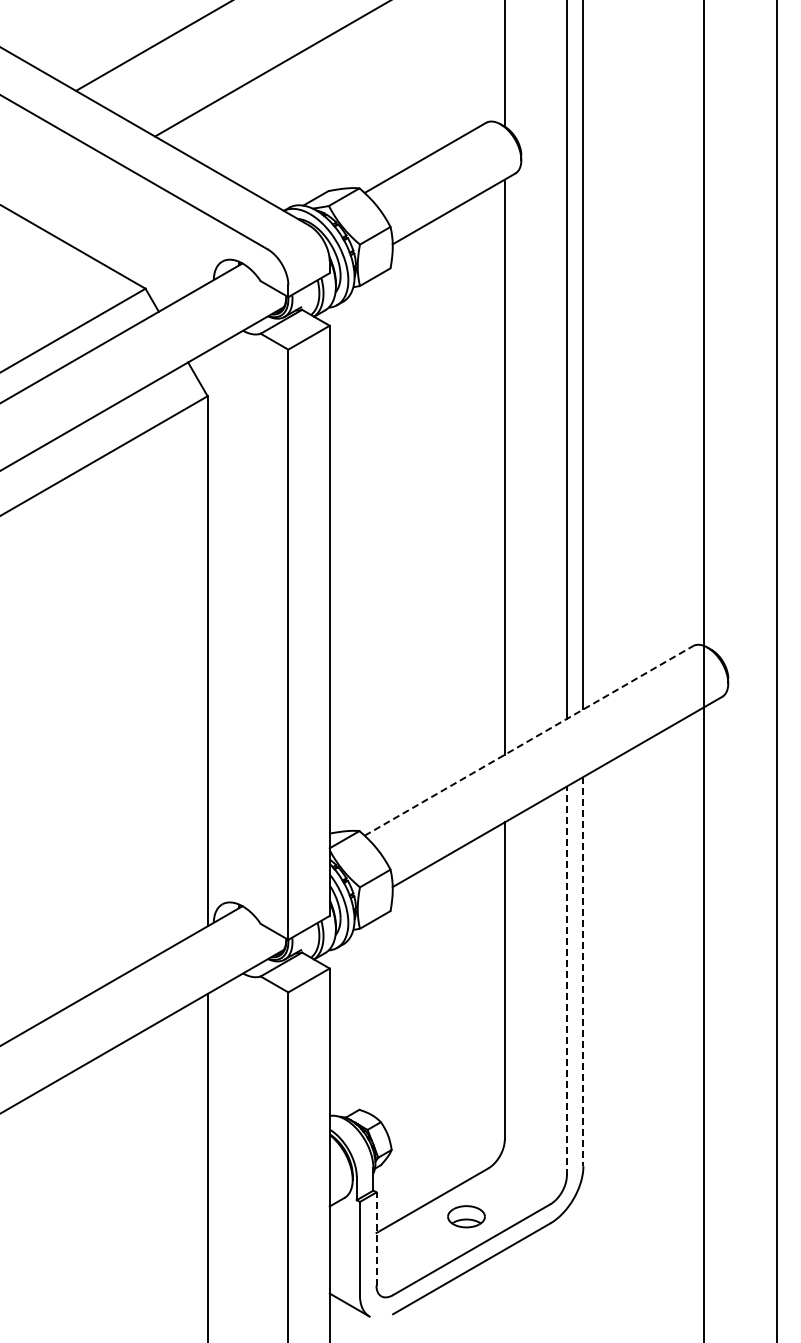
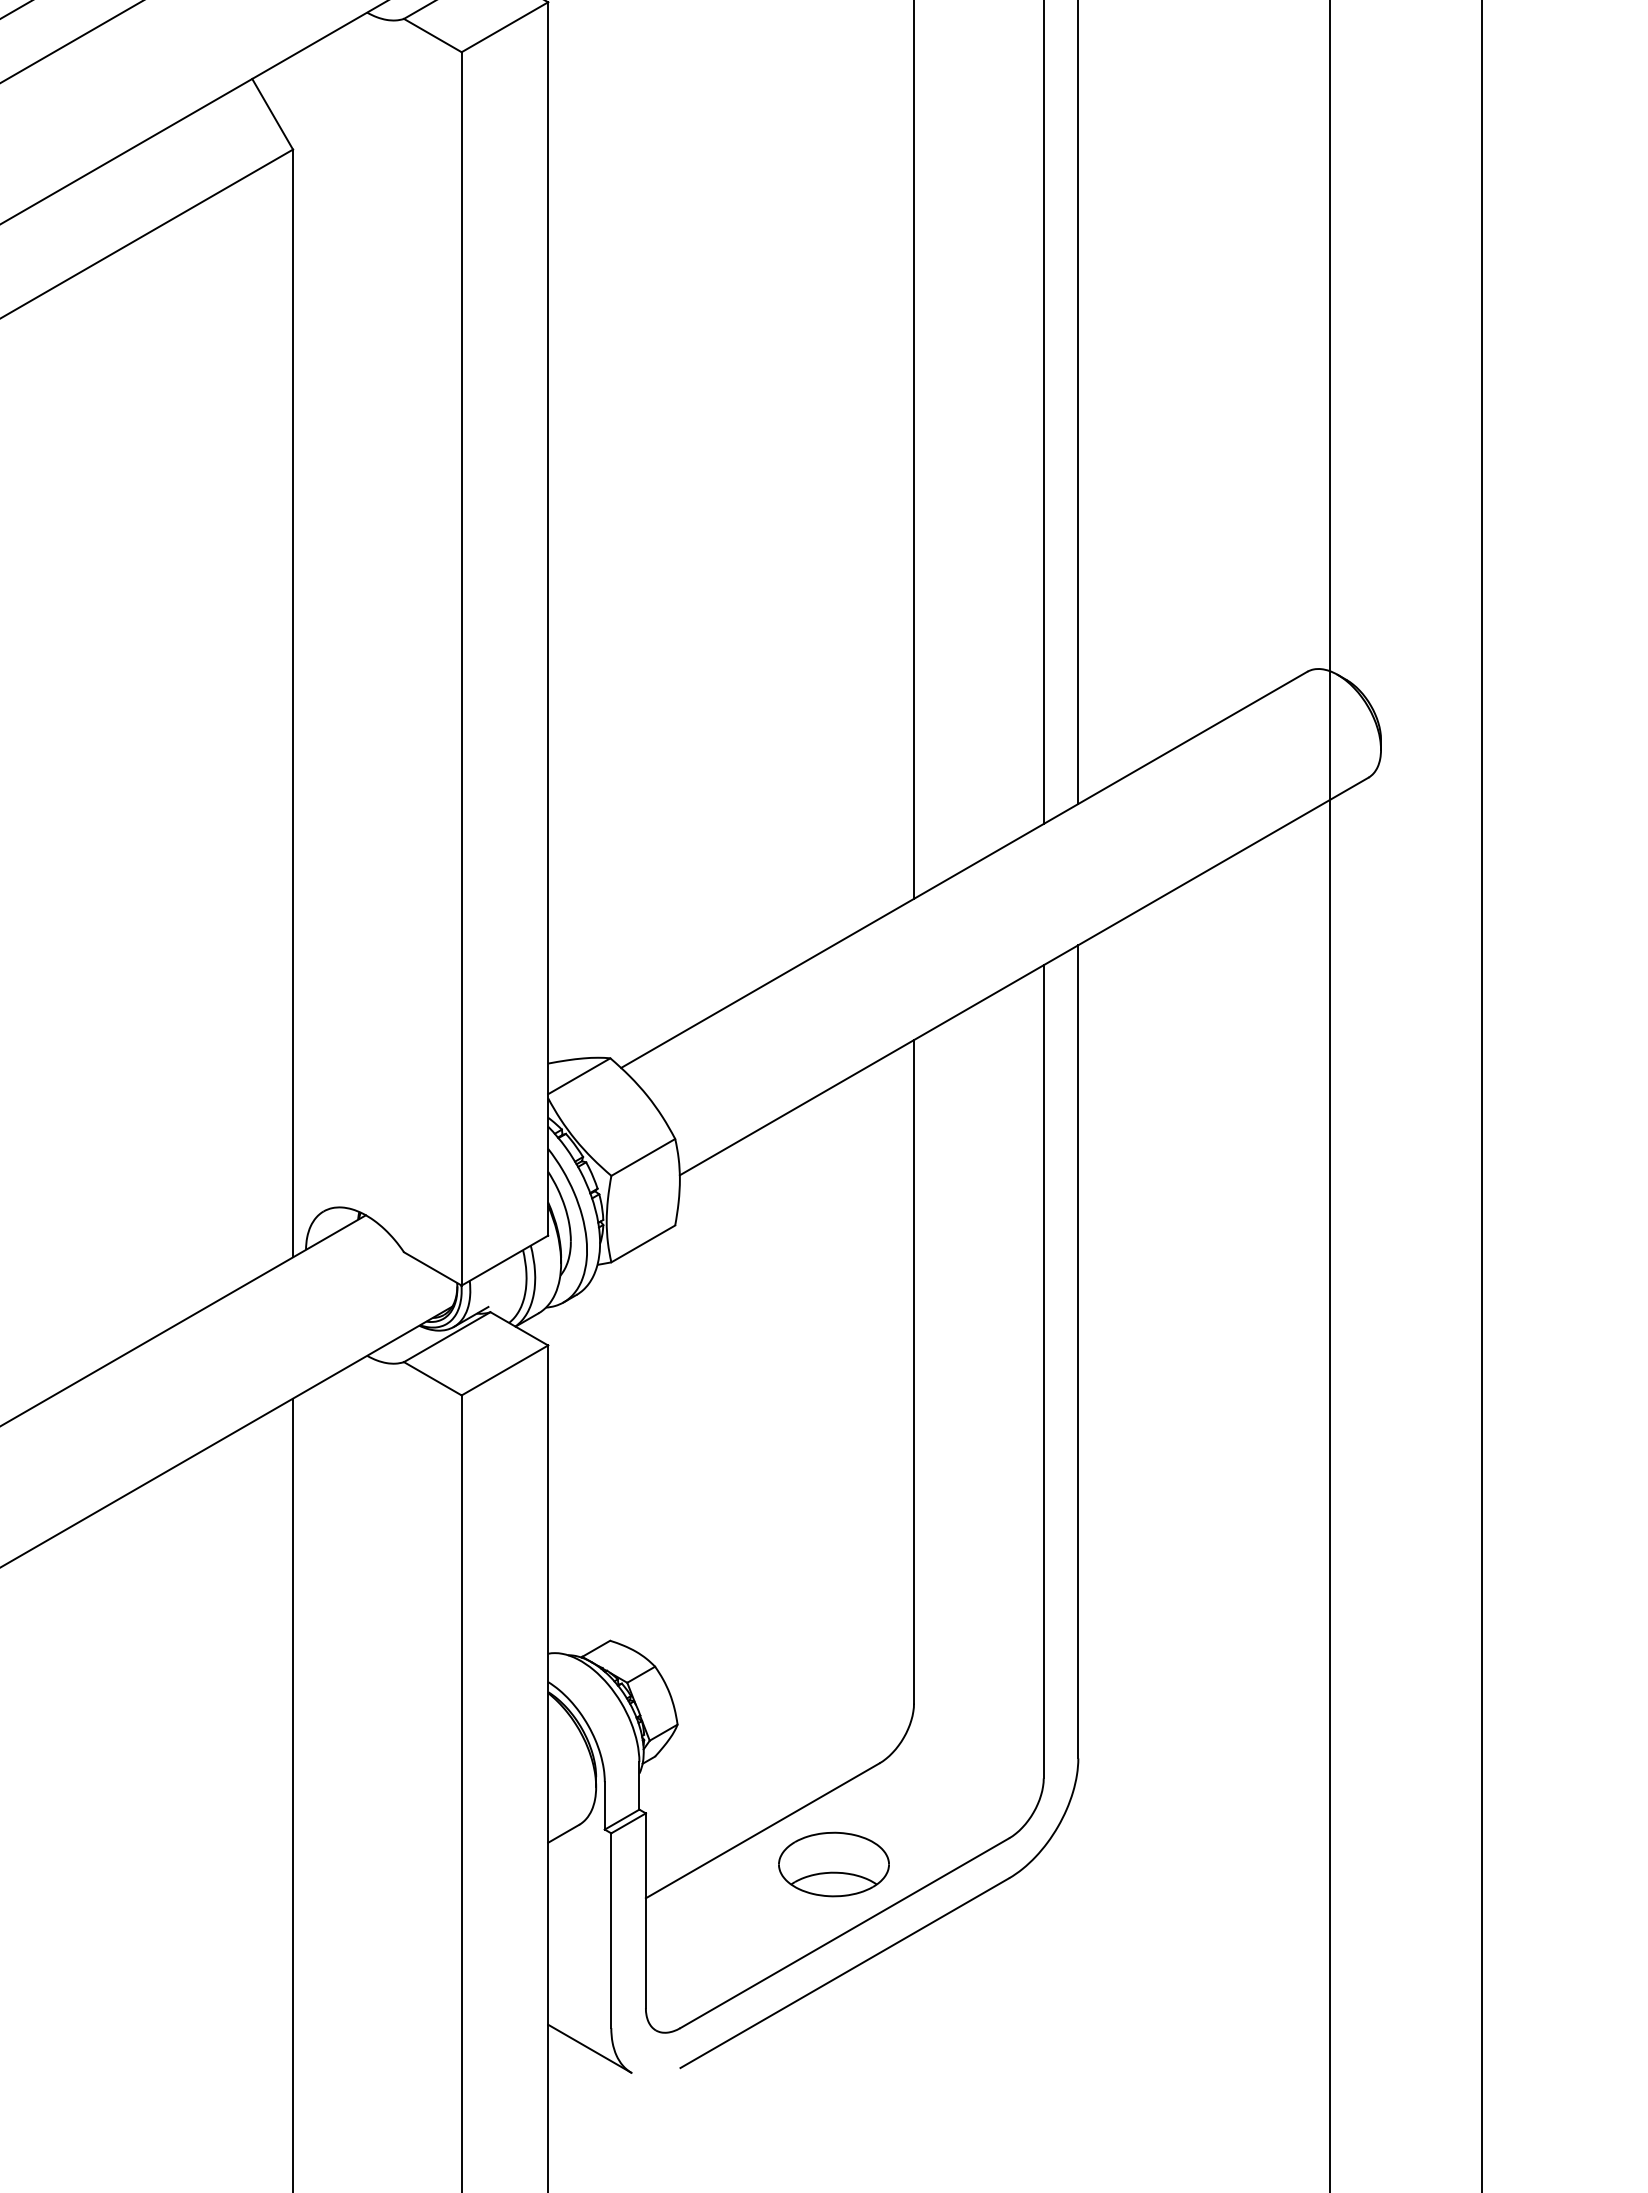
line: (528, 740) -> (963, 868), dashed -> solid
line: (583, 971) -> (1078, 1351), dashed -> solid
line: (566, 981) -> (1042, 1372), dashed -> solid
part: (466, 1216) -> (833, 1863), size x1.43
line: (376, 1239) -> (645, 1911), dashed -> solid

